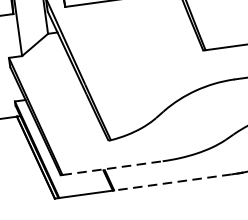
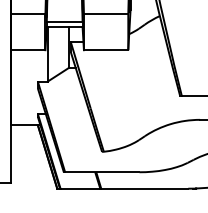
line: (112, 168) -> (102, 172), dashed -> solid
line: (172, 182) -> (144, 188), dashed -> solid

